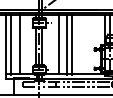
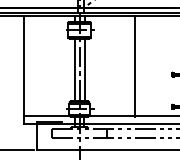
line: (19, 43) -> (45, 64), removed
line: (59, 43) -> (113, 64), removed
line: (11, 44) -> (32, 66), removed
line: (67, 44) -> (126, 66), removed

